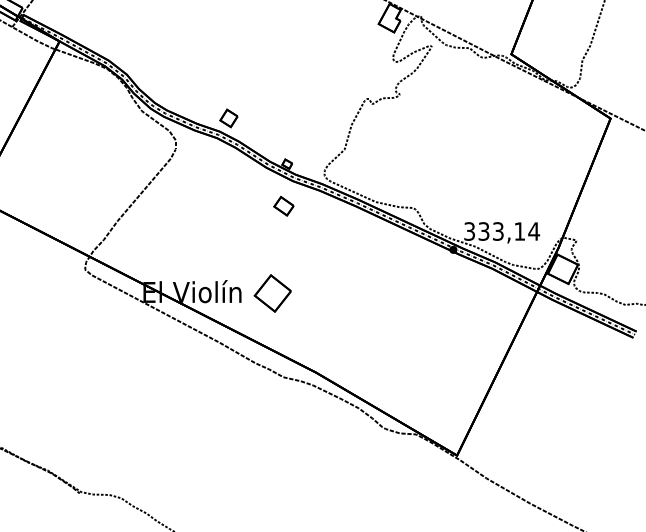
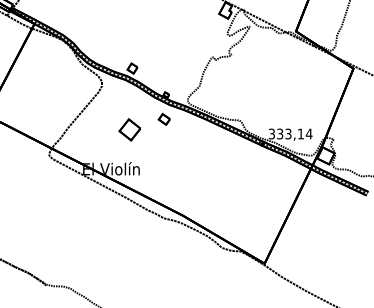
part: (272, 292) -> (129, 129), moved

